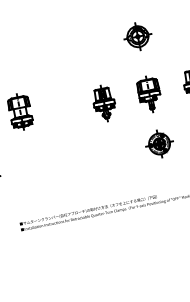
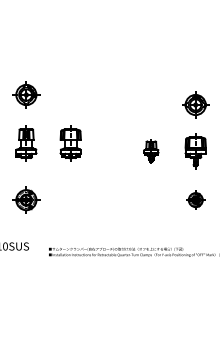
part: (137, 36) -> (195, 104), moved
part: (104, 103) -> (151, 151), size x0.7
part: (159, 143) -> (195, 199), size x0.7

